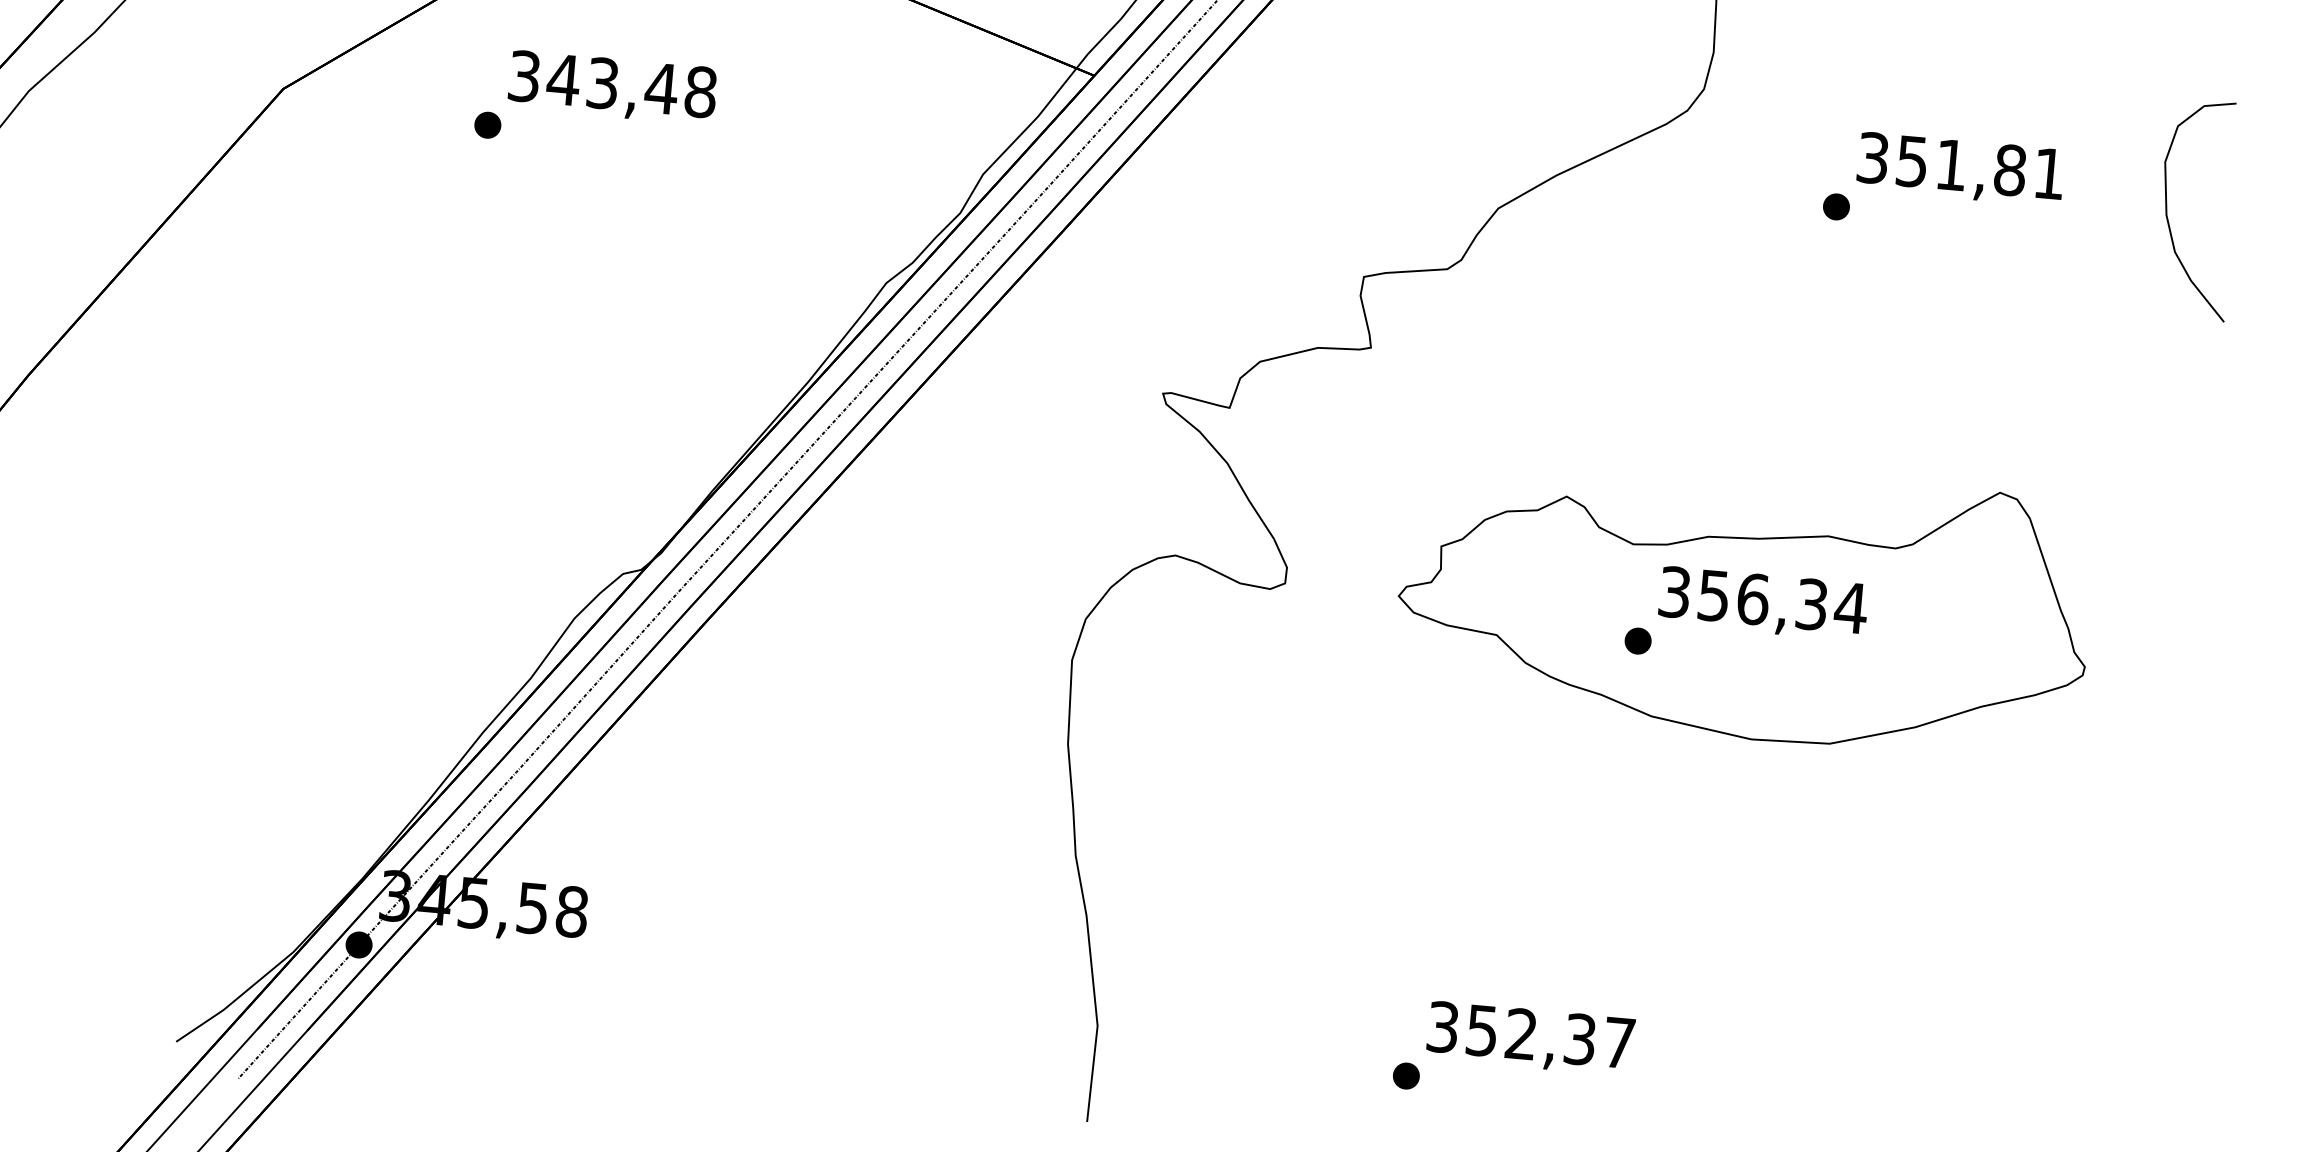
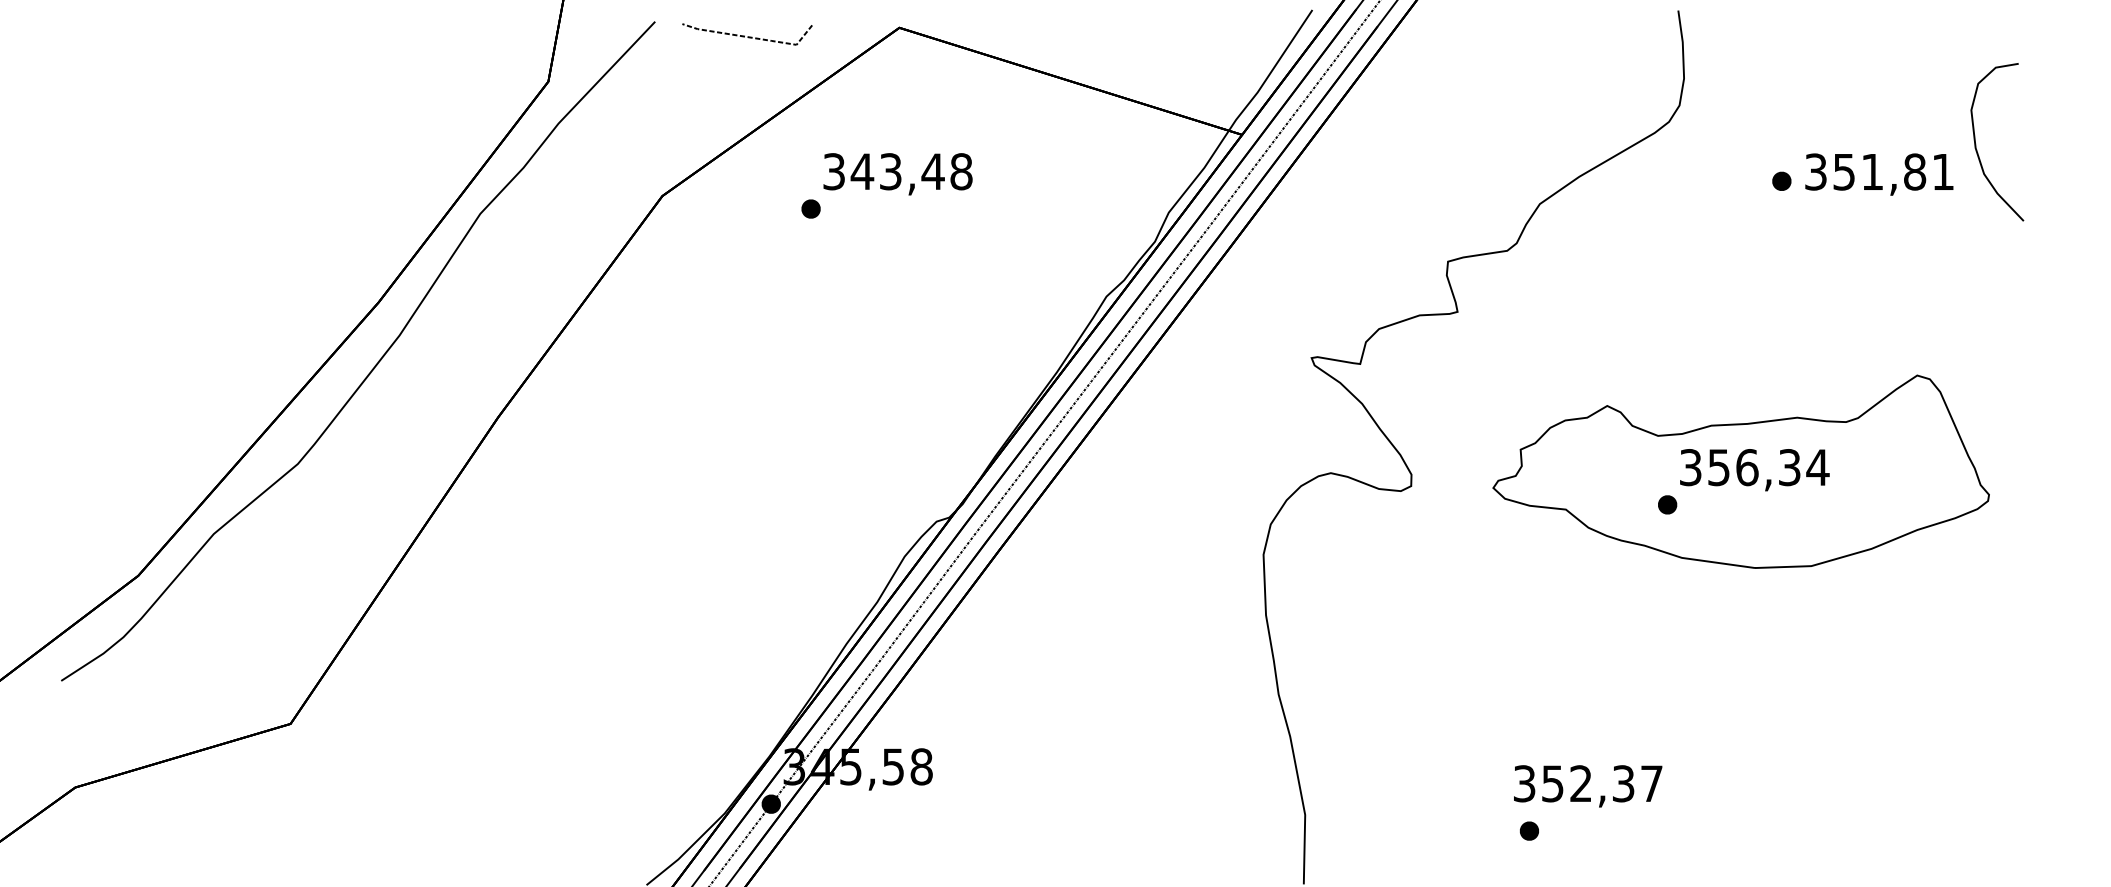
text: (1960, 169) -> (1879, 174), moved
curve: (2168, 210) -> (1976, 144), moved
text: (1531, 1038) -> (1588, 786), moved

